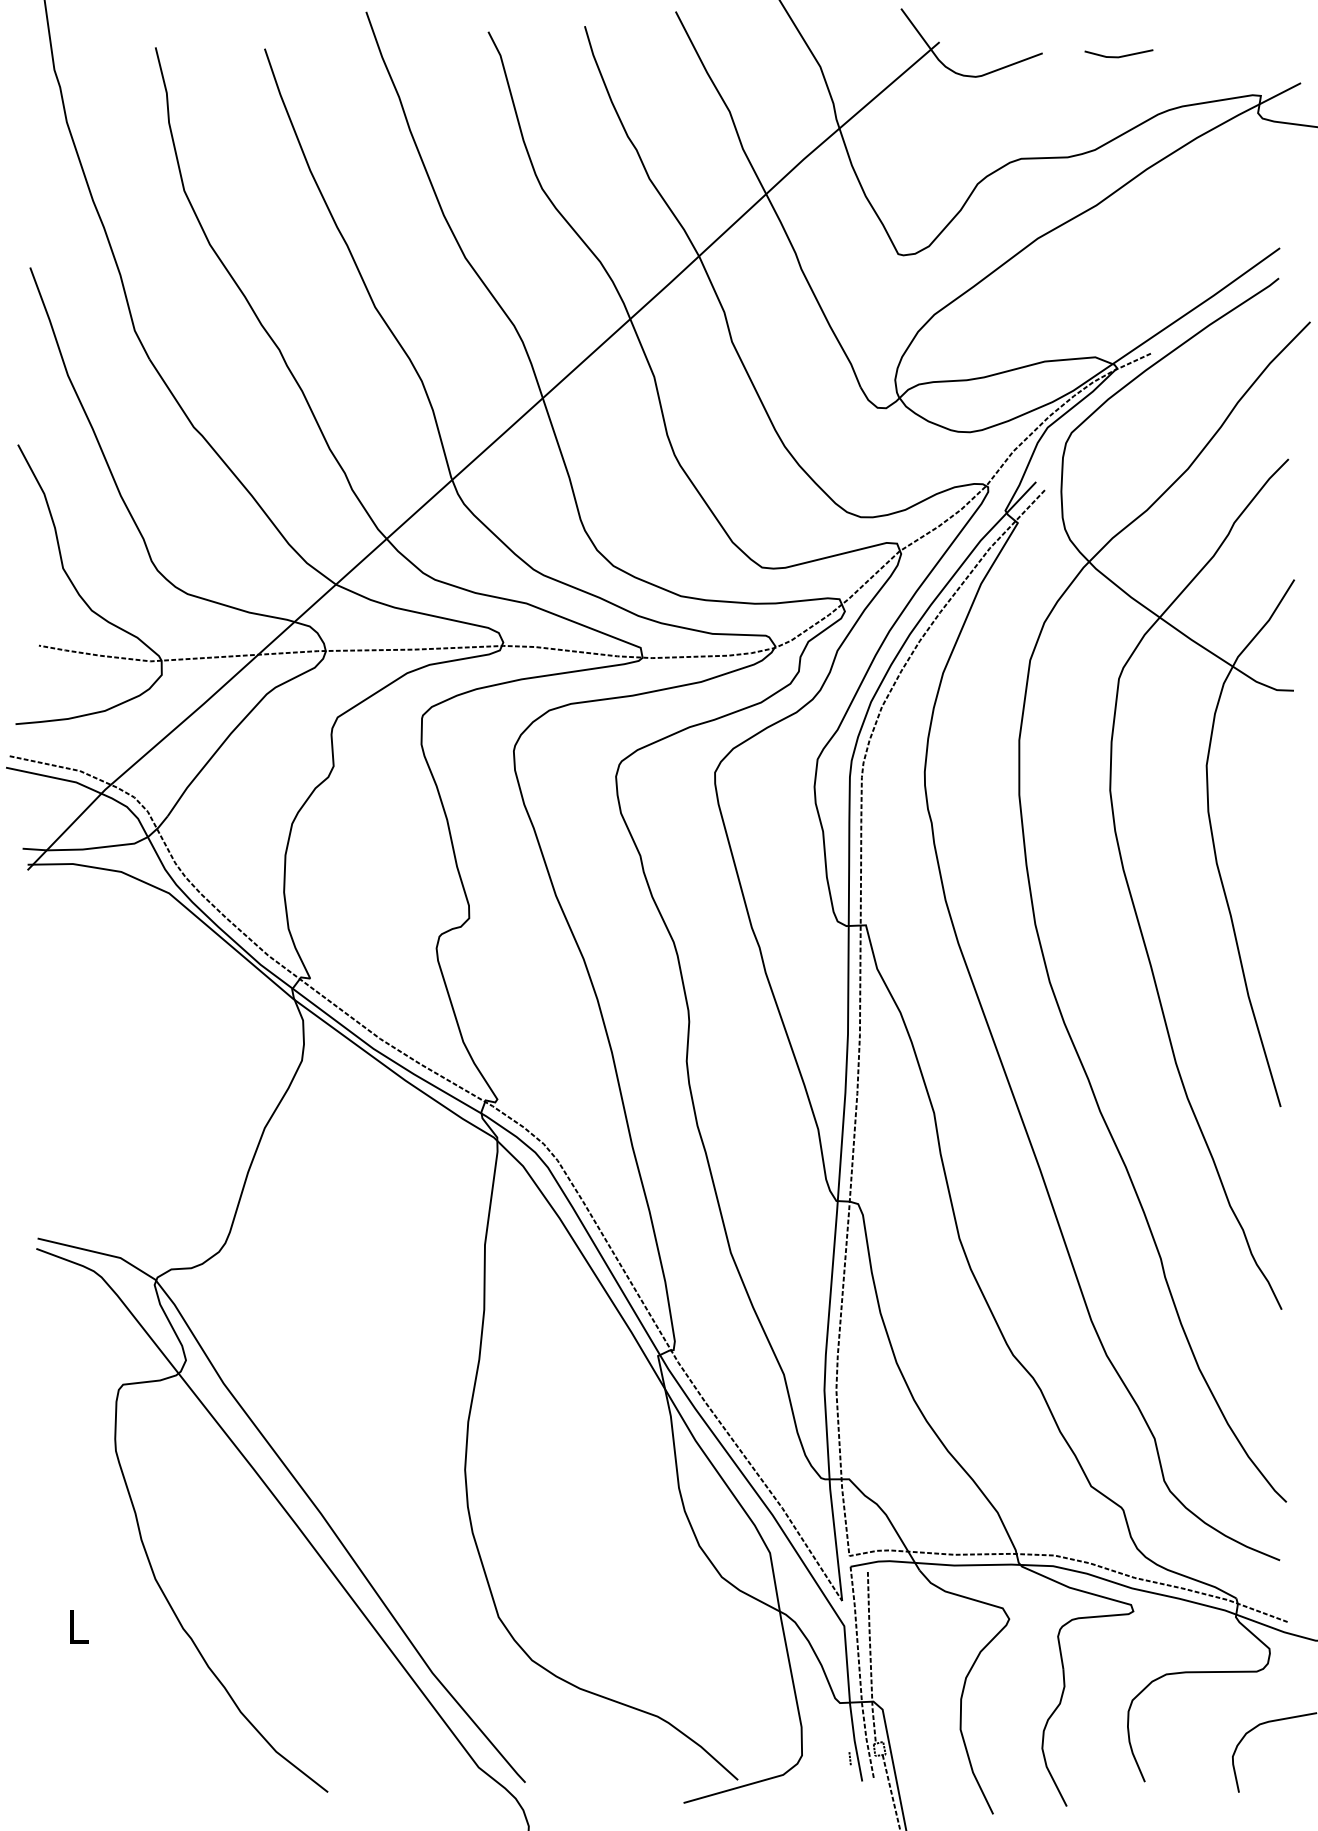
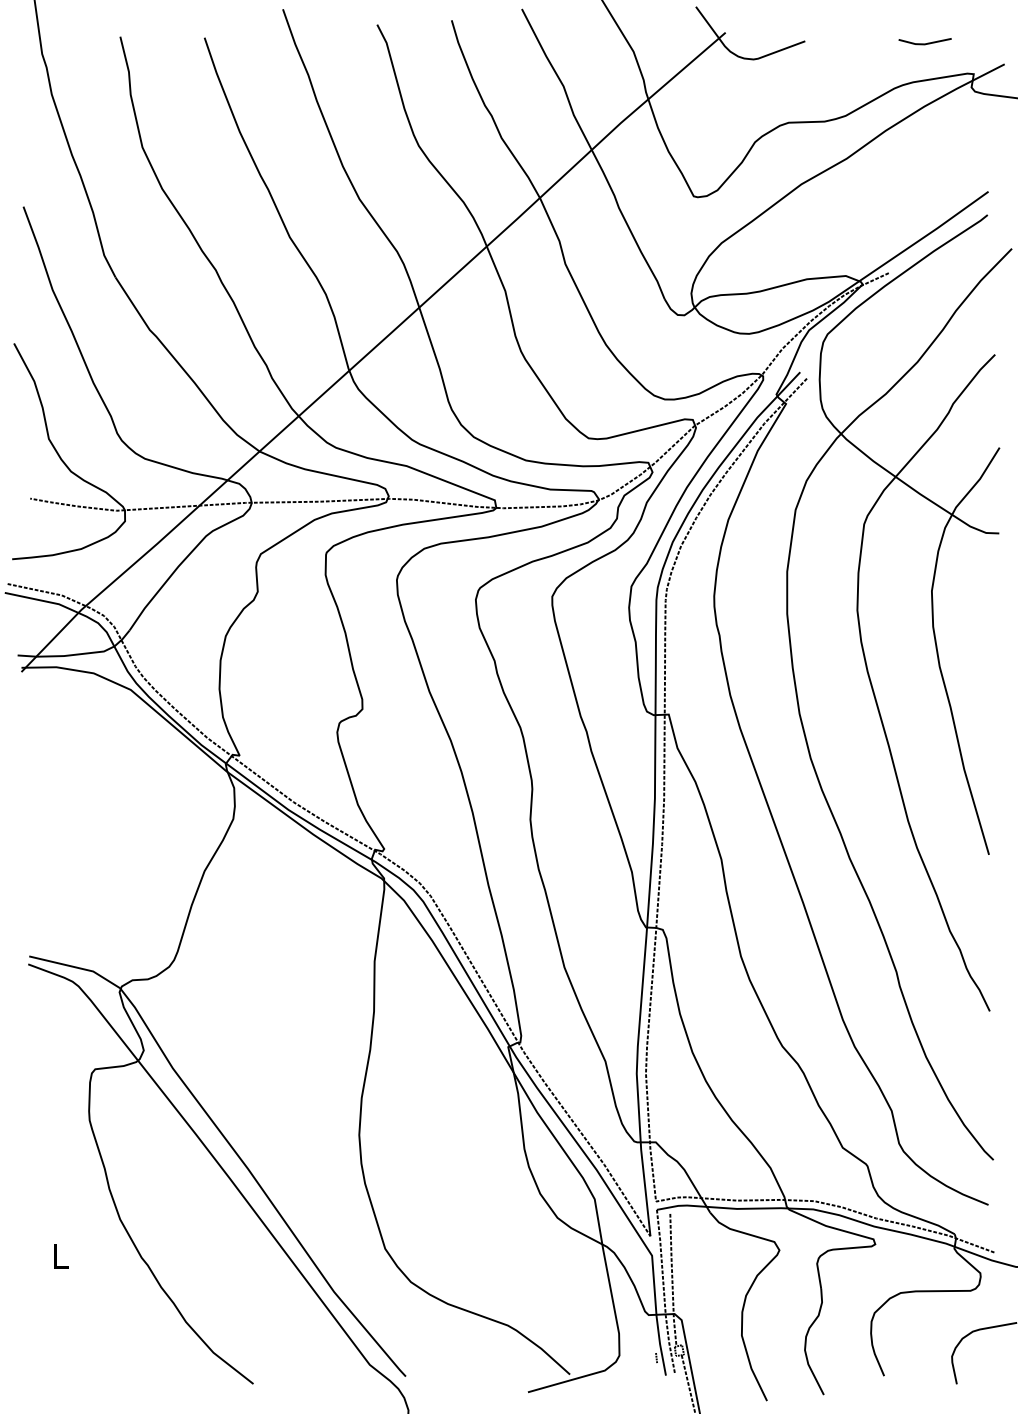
line: (1118, 56) -> (924, 43), moved

